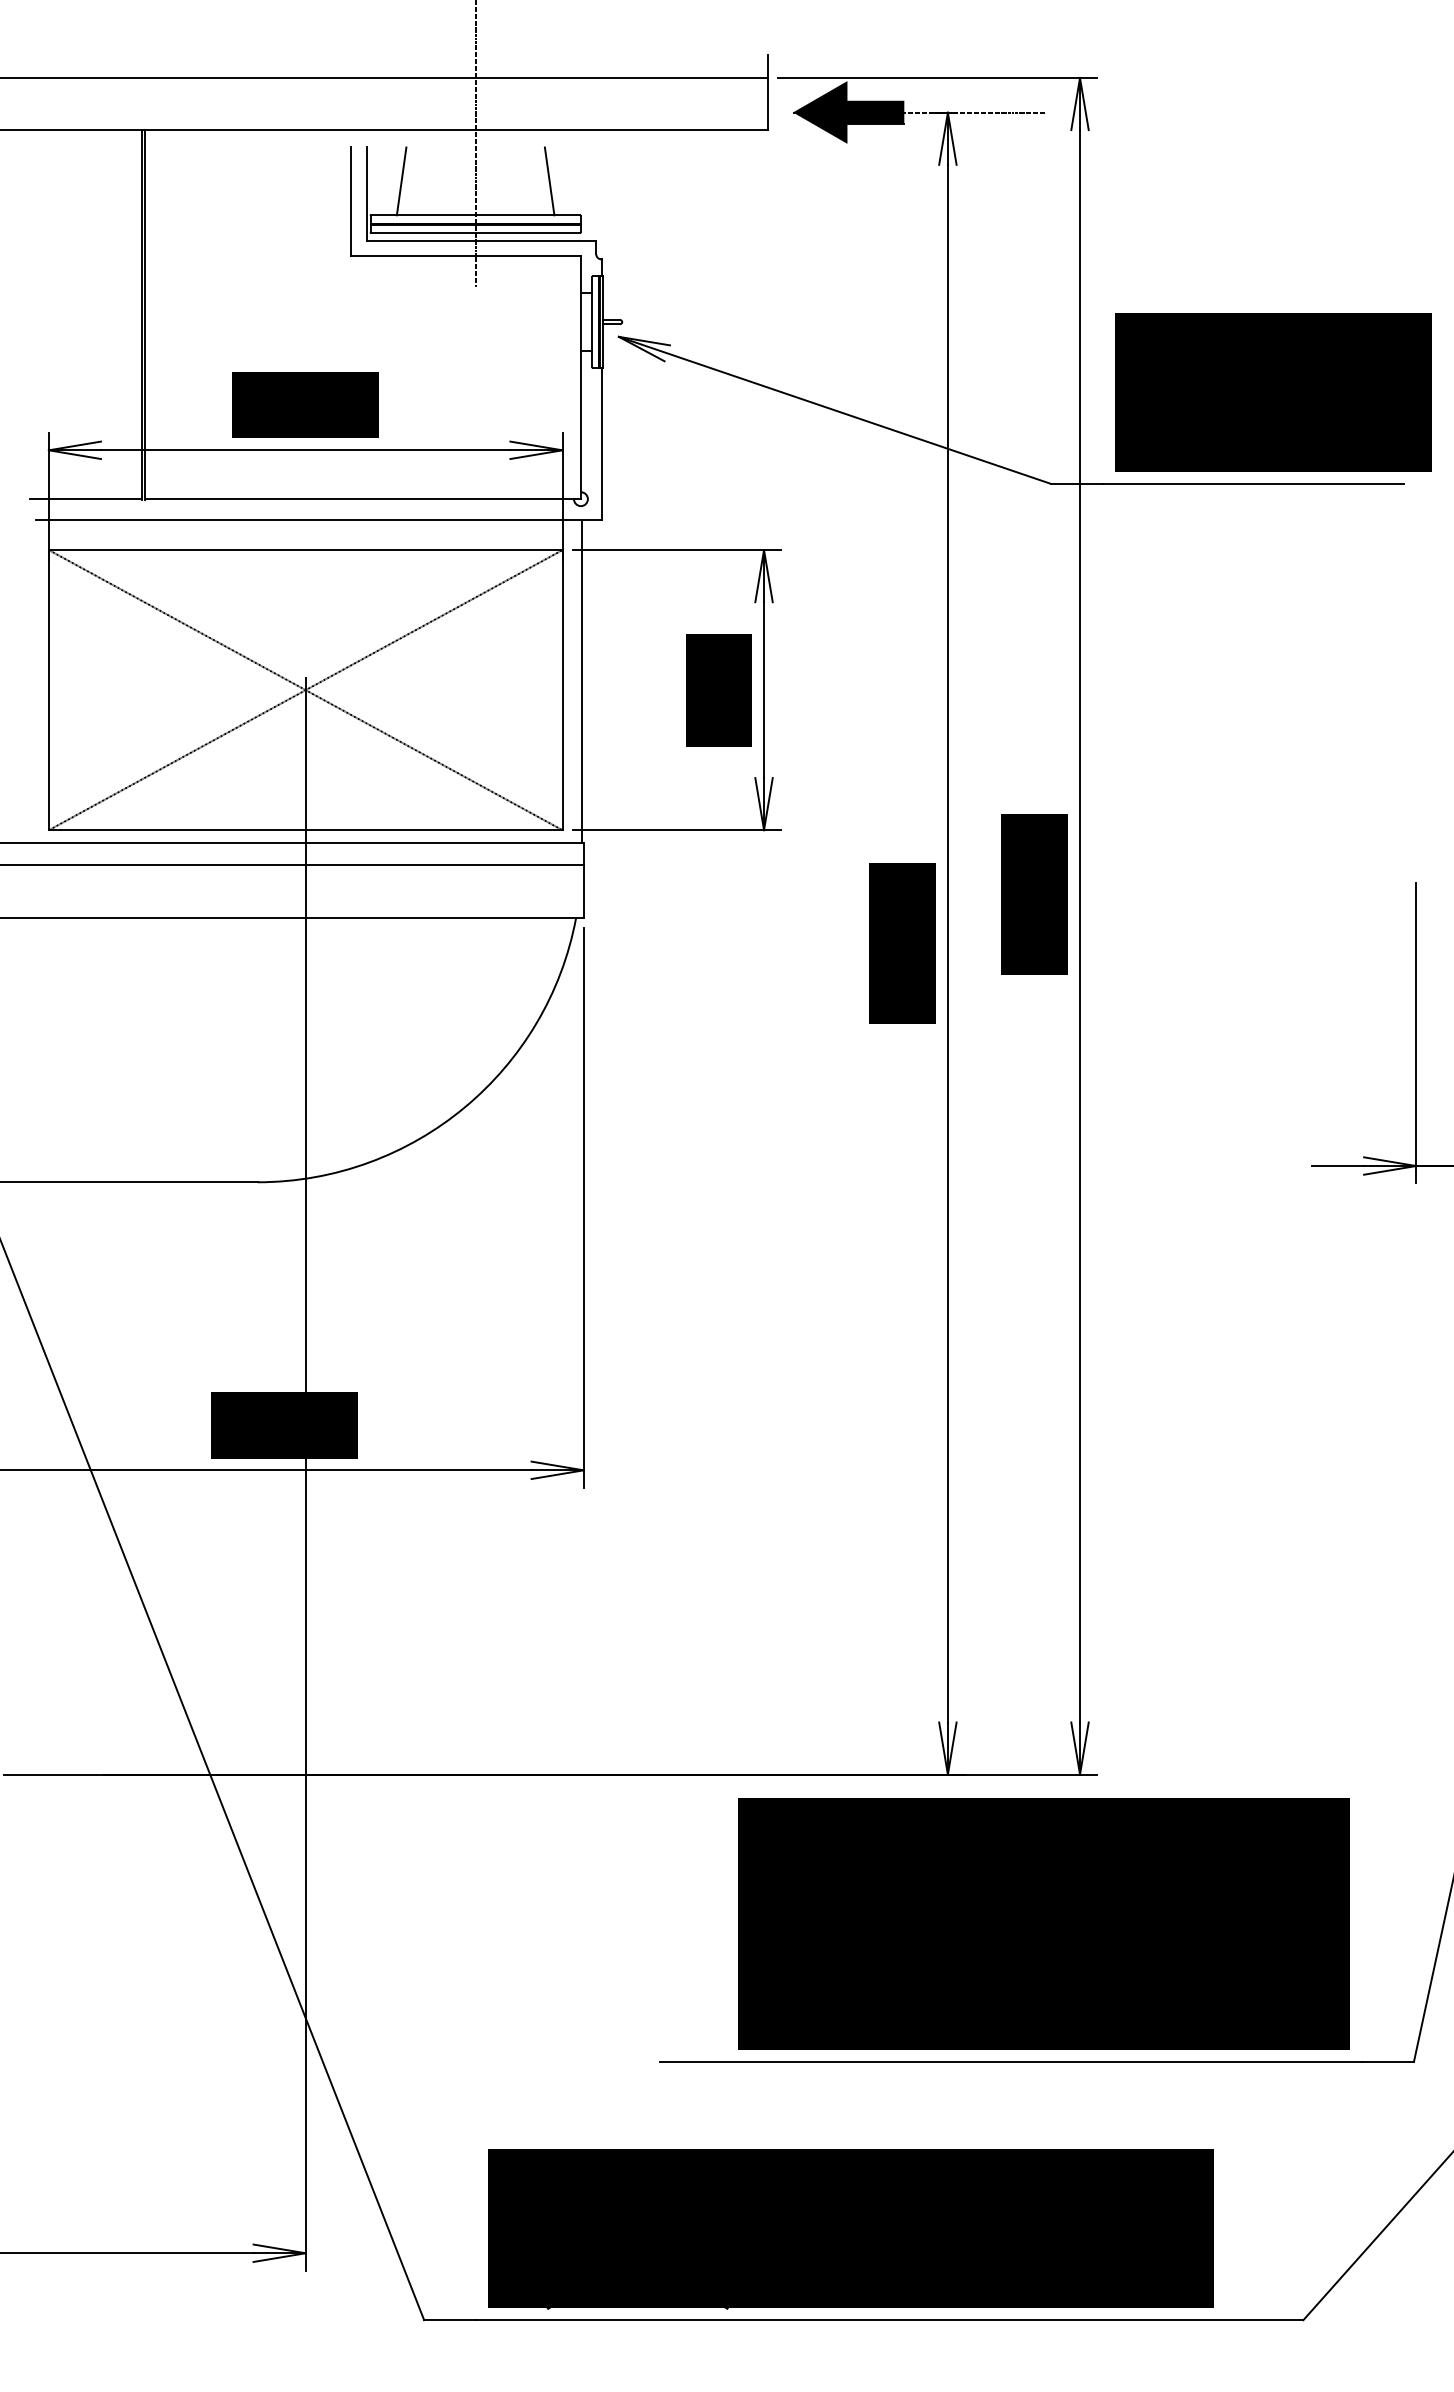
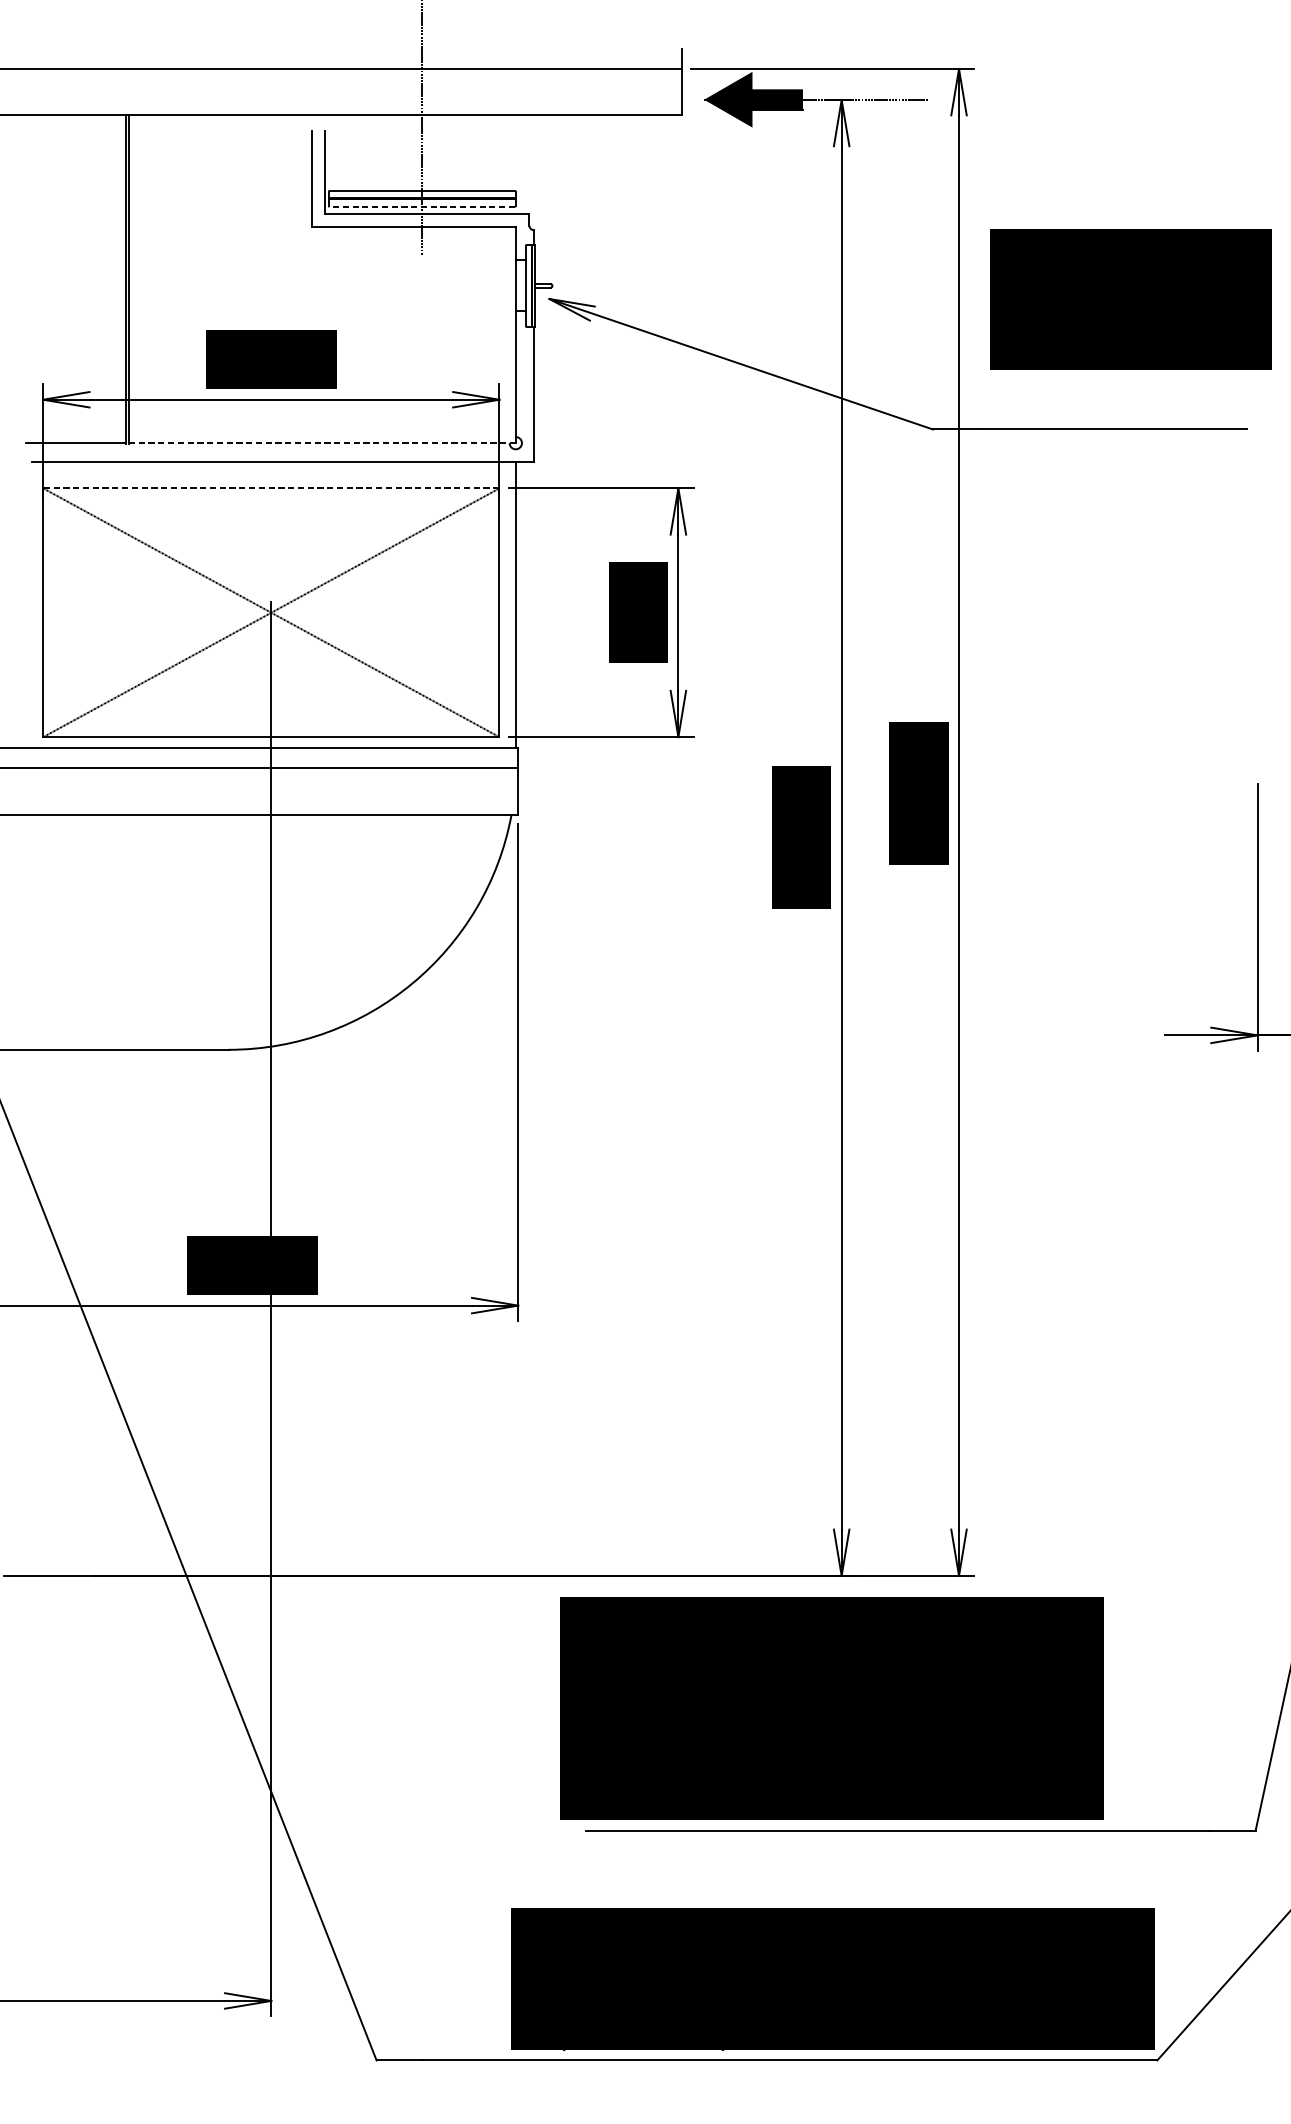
line: (401, 181) -> (356, 161), removed
line: (549, 181) -> (487, 161), removed
line: (475, 232) -> (422, 206), solid -> dashed
text: (1273, 392) -> (1130, 299), moved
line: (363, 499) -> (322, 443), solid -> dashed
line: (305, 550) -> (271, 488), solid -> dashed
text: (1043, 1923) -> (831, 1708), moved
text: (850, 2229) -> (832, 1979), moved

